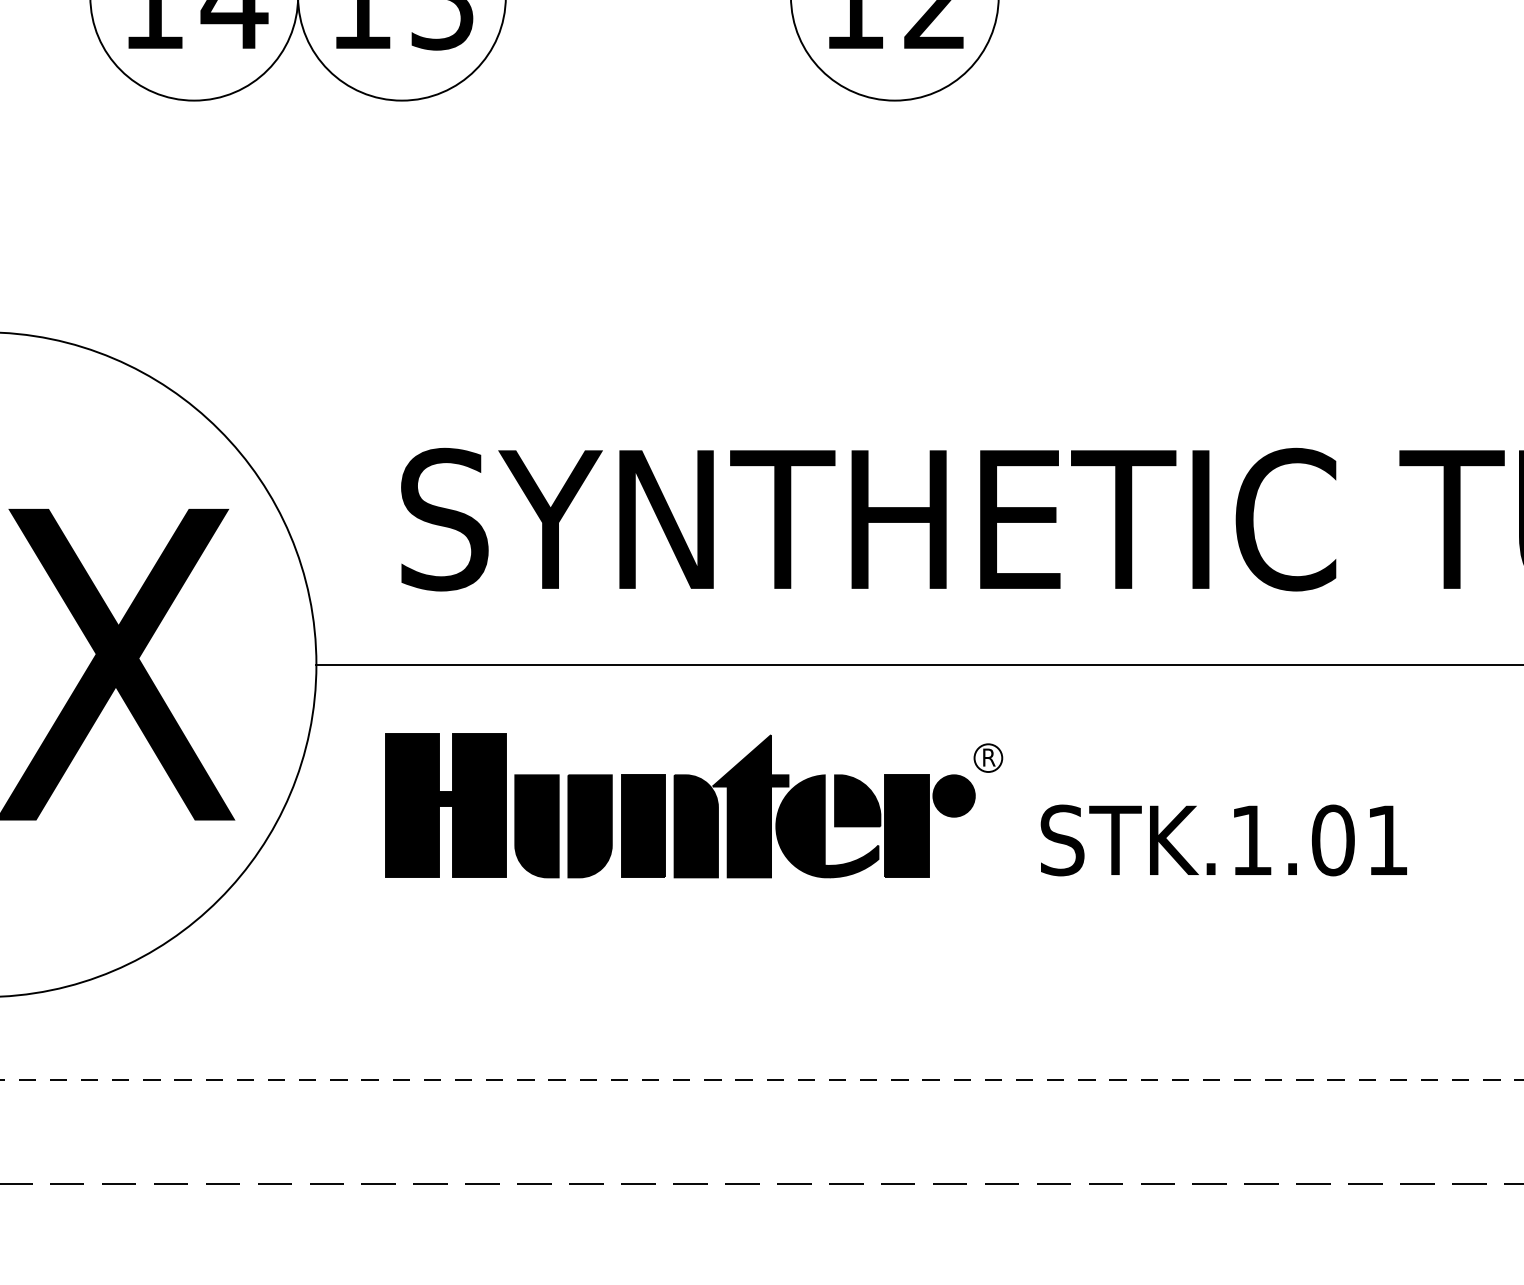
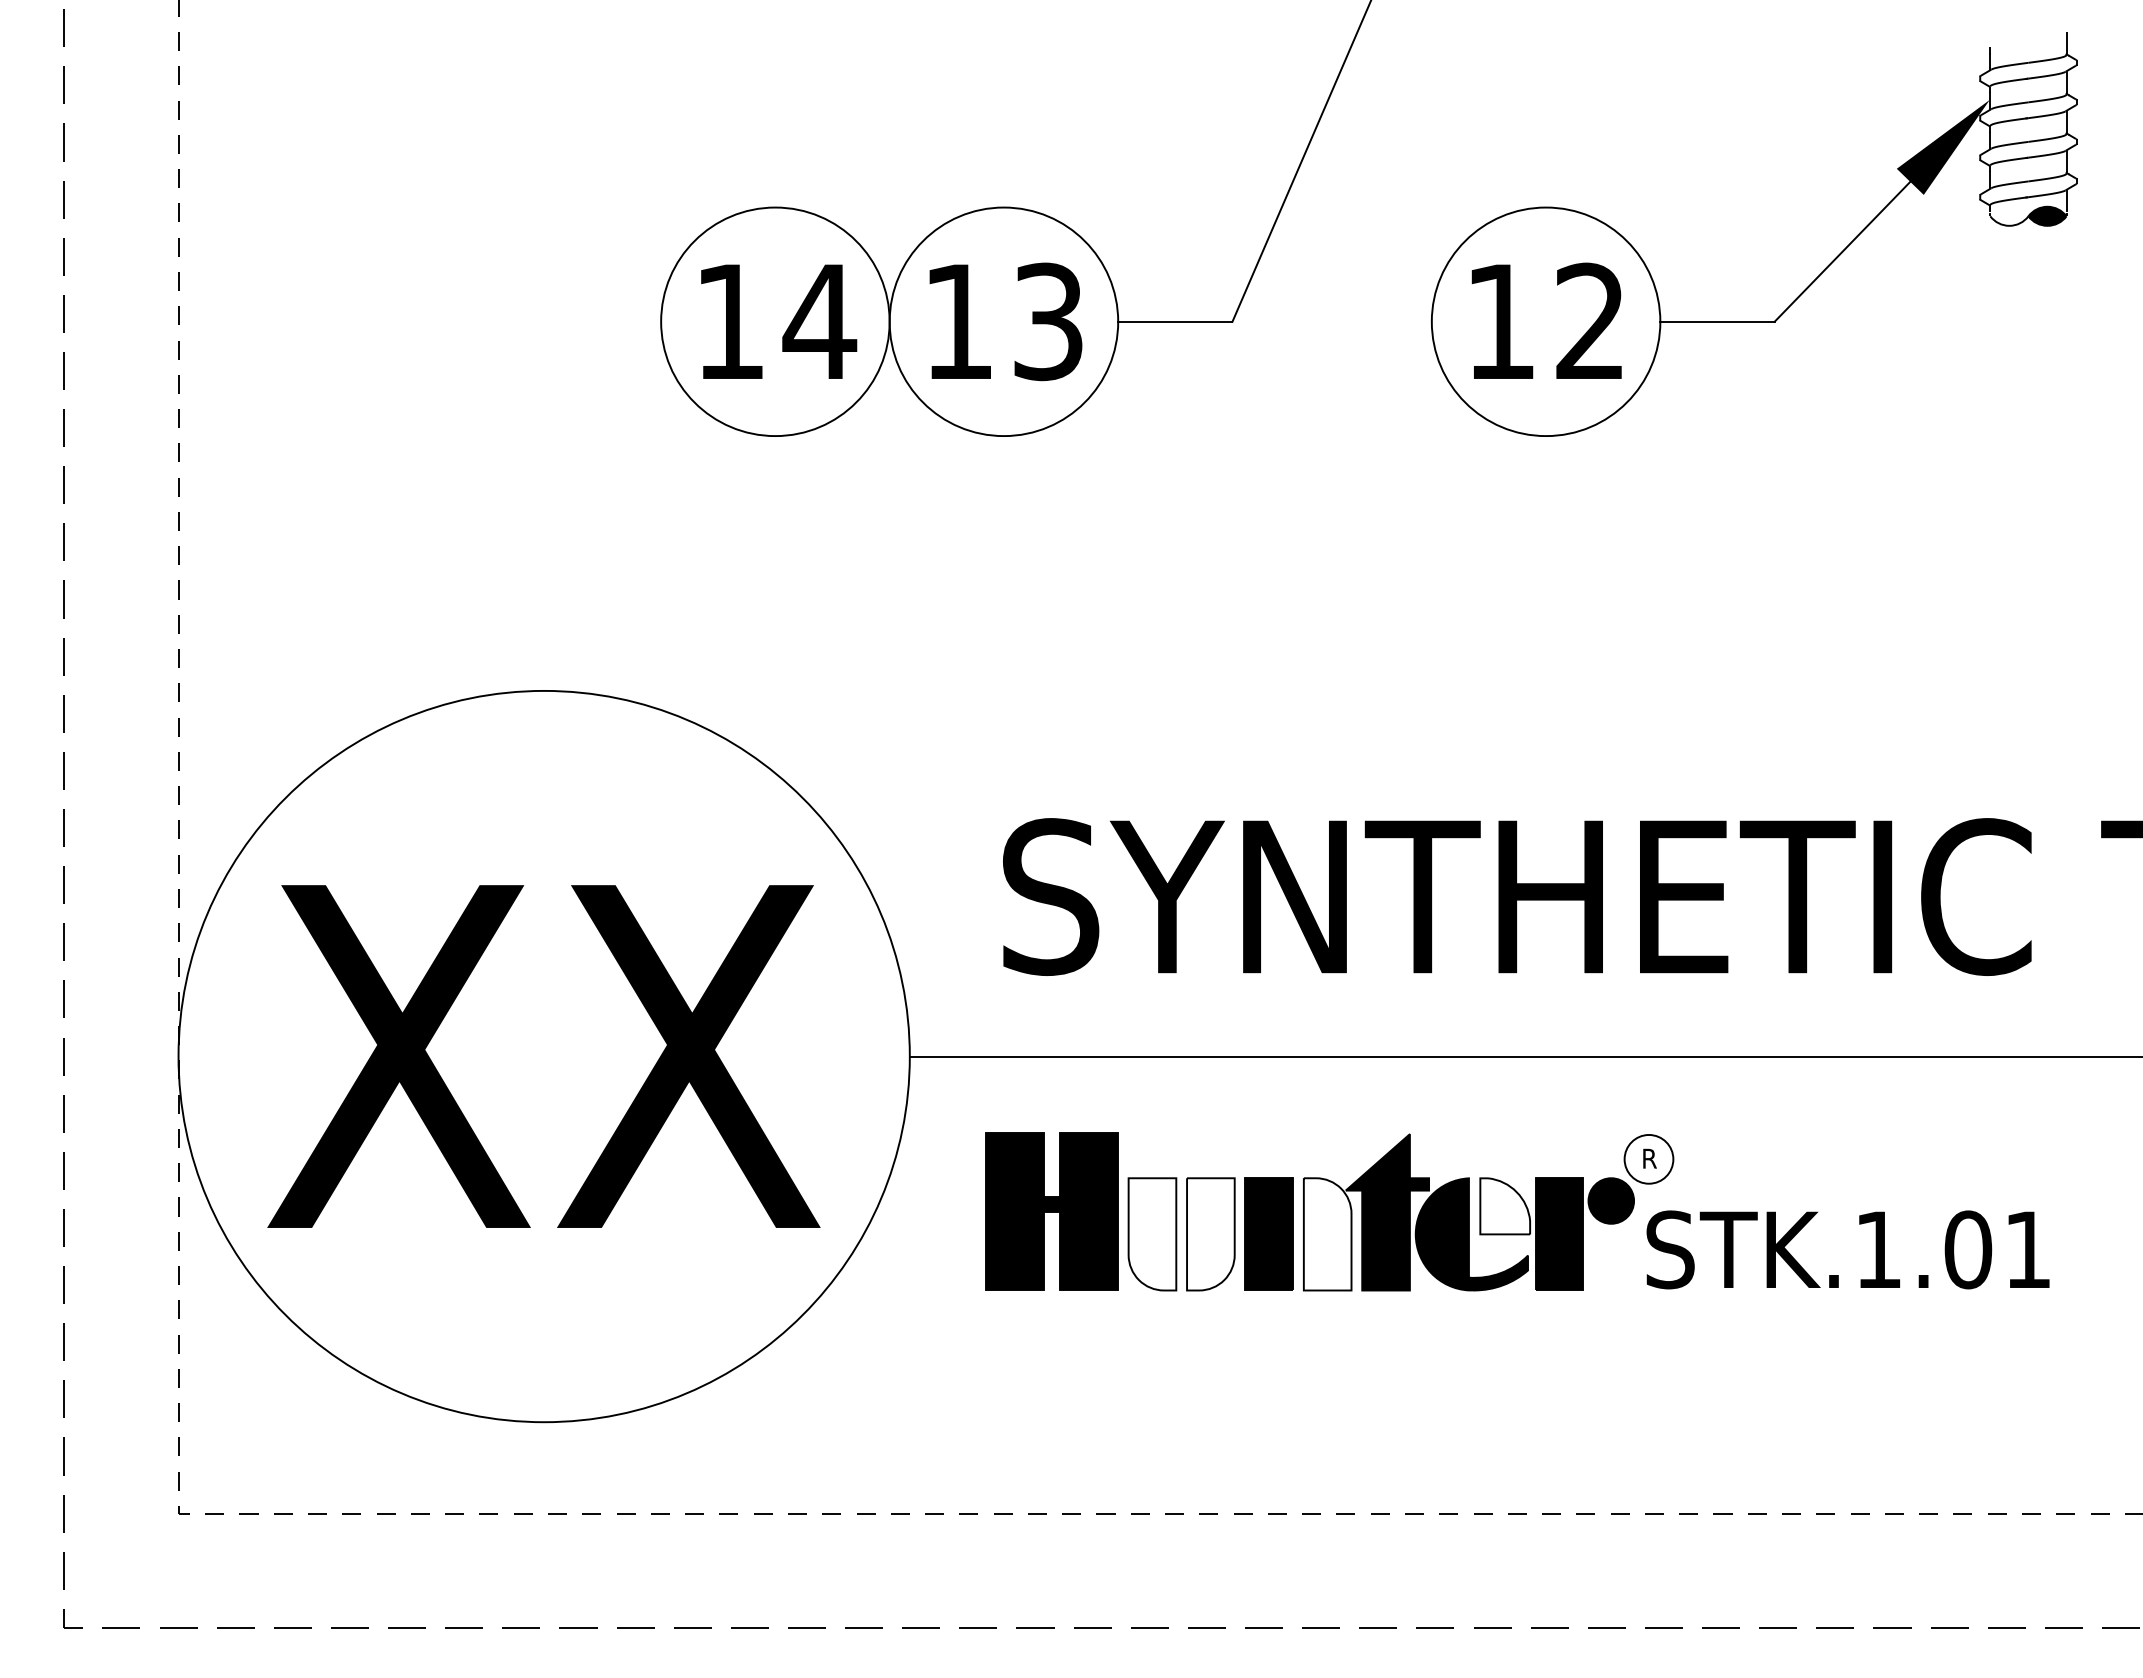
circle: (987, 758) -> (1648, 1159), size x1.6
fill: (857, 801) -> (1505, 1206), removed
fill: (537, 826) -> (1152, 1234), removed
fill: (589, 826) -> (1210, 1234), removed
fill: (696, 826) -> (1327, 1234), removed
text: (1223, 840) -> (1847, 1249), moved

